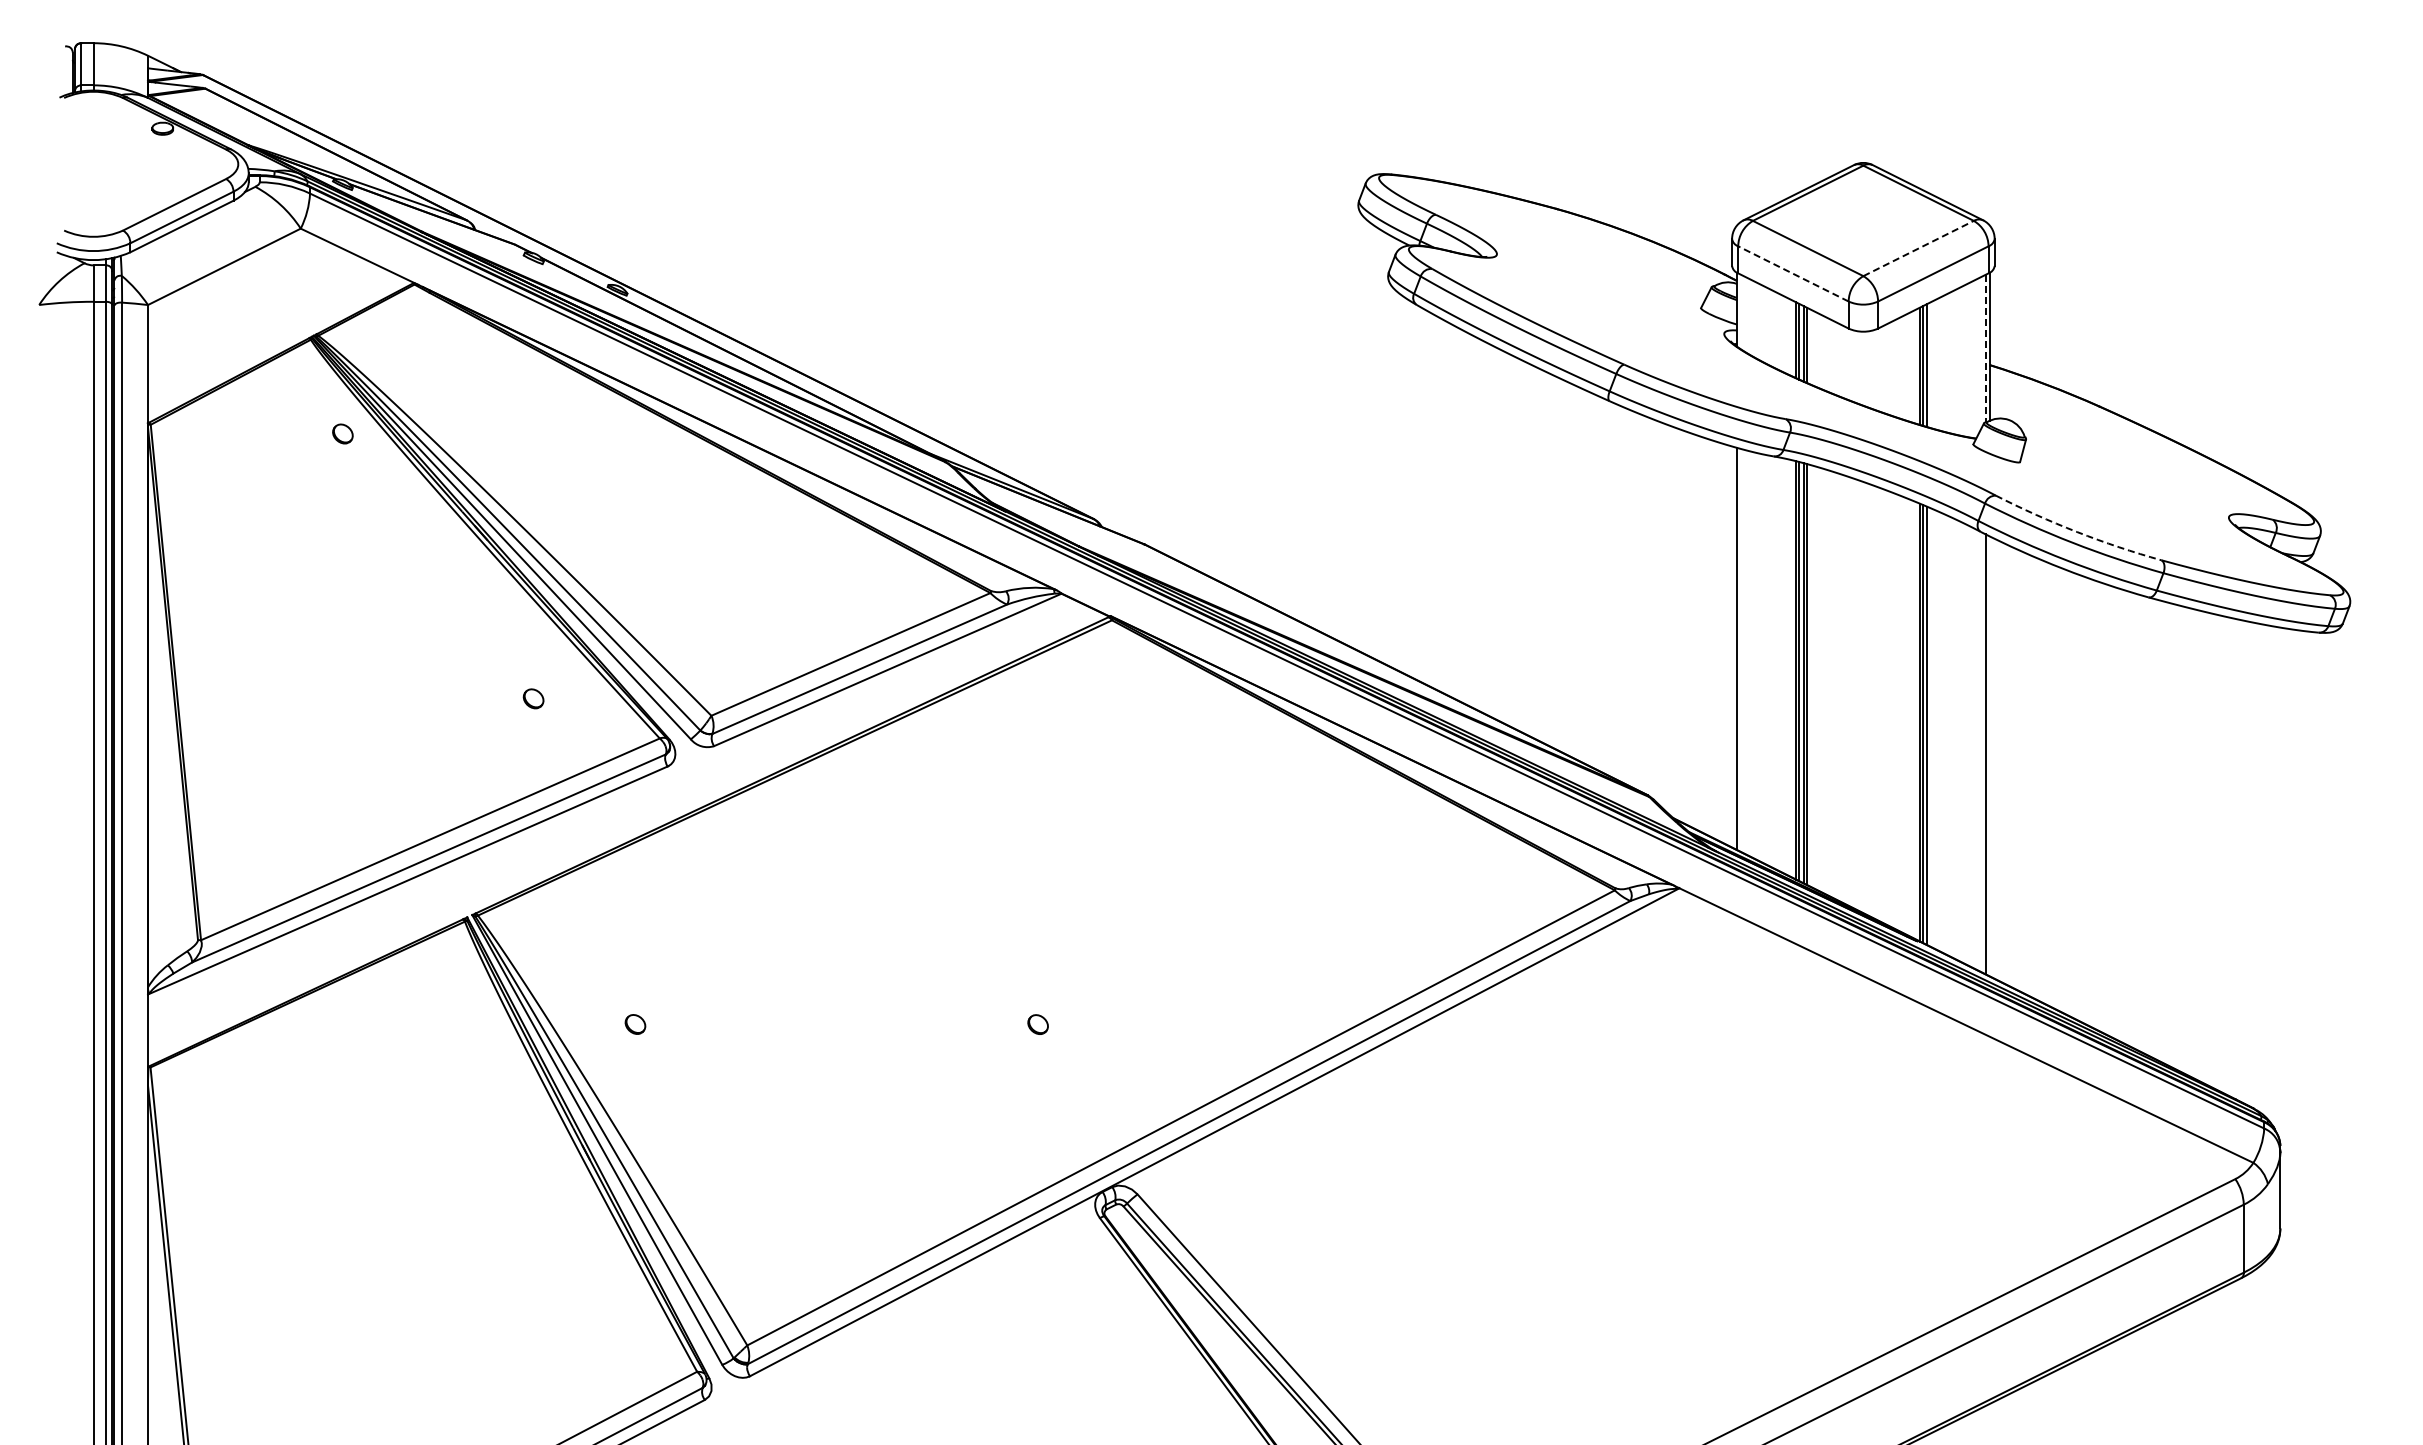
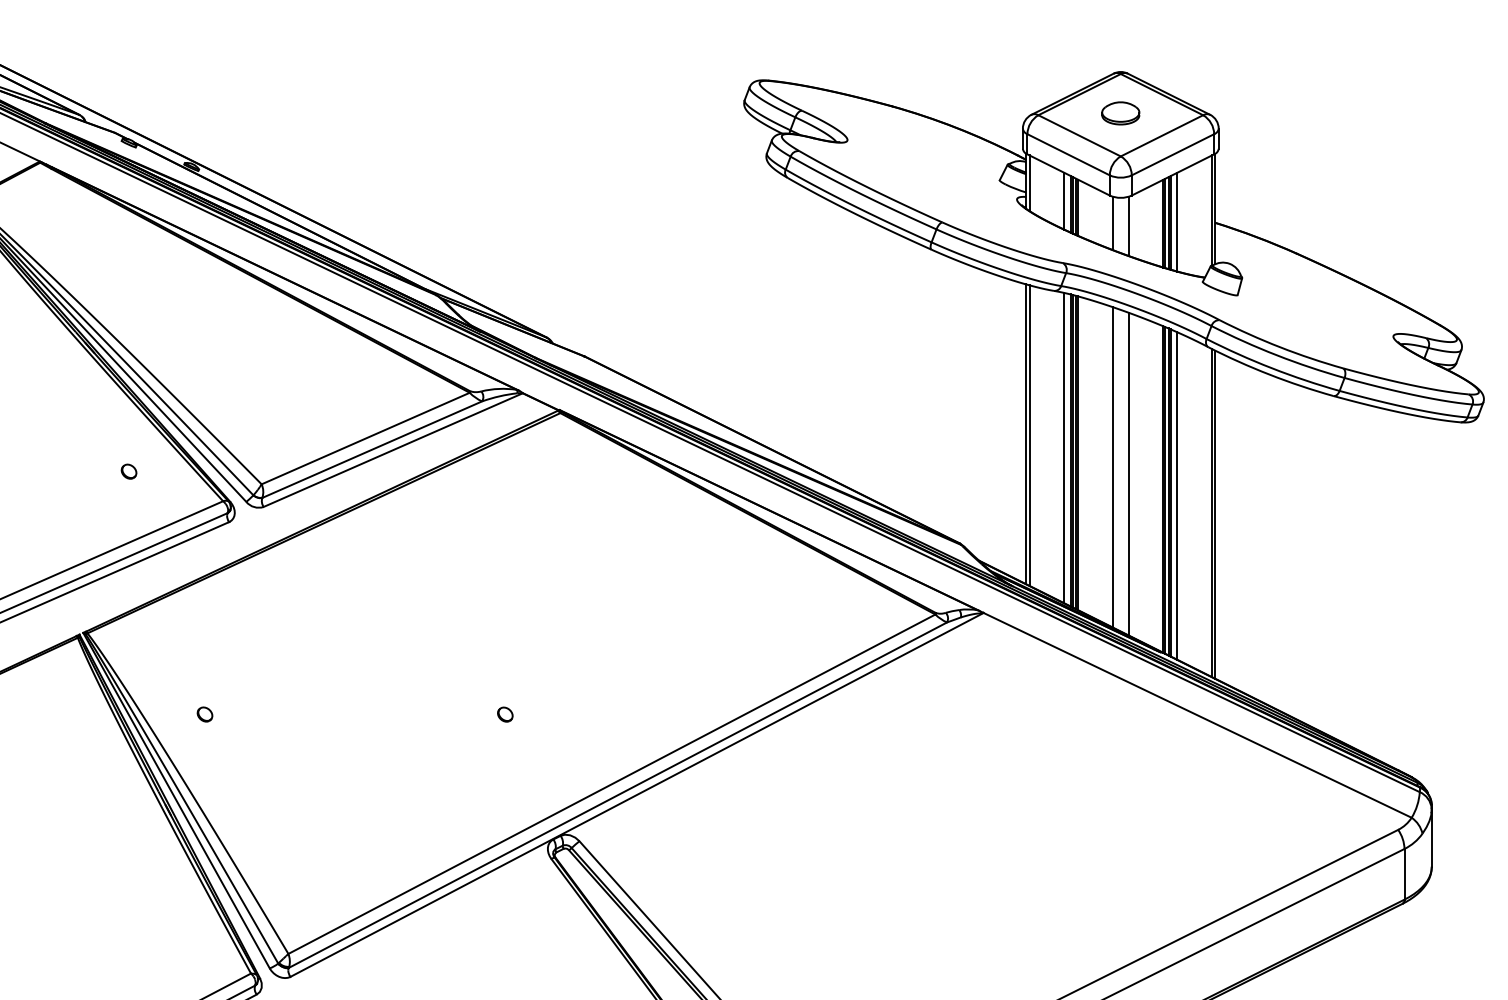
part: (1863, 218) -> (1120, 113), added
line: (1918, 248) -> (1161, 135), dashed -> solid
line: (1793, 273) -> (1068, 154), dashed -> solid
line: (1741, 311) -> (1029, 182), added
line: (1787, 336) -> (1064, 201), added
line: (1985, 348) -> (1211, 210), dashed -> solid
line: (1939, 364) -> (1177, 222), added
line: (1853, 365) -> (1113, 223), added
line: (1930, 365) -> (1170, 223), added
line: (1873, 369) -> (1128, 226), added
arc: (2077, 532) -> (1280, 347), dashed -> solid
line: (1741, 650) -> (1029, 435), added
line: (1787, 667) -> (1064, 448), added
line: (1853, 693) -> (1113, 467), added
line: (1873, 701) -> (1128, 473), added
line: (1930, 727) -> (1170, 493), added
line: (1939, 731) -> (1177, 496), added
line: (1989, 756) -> (1214, 514), added

